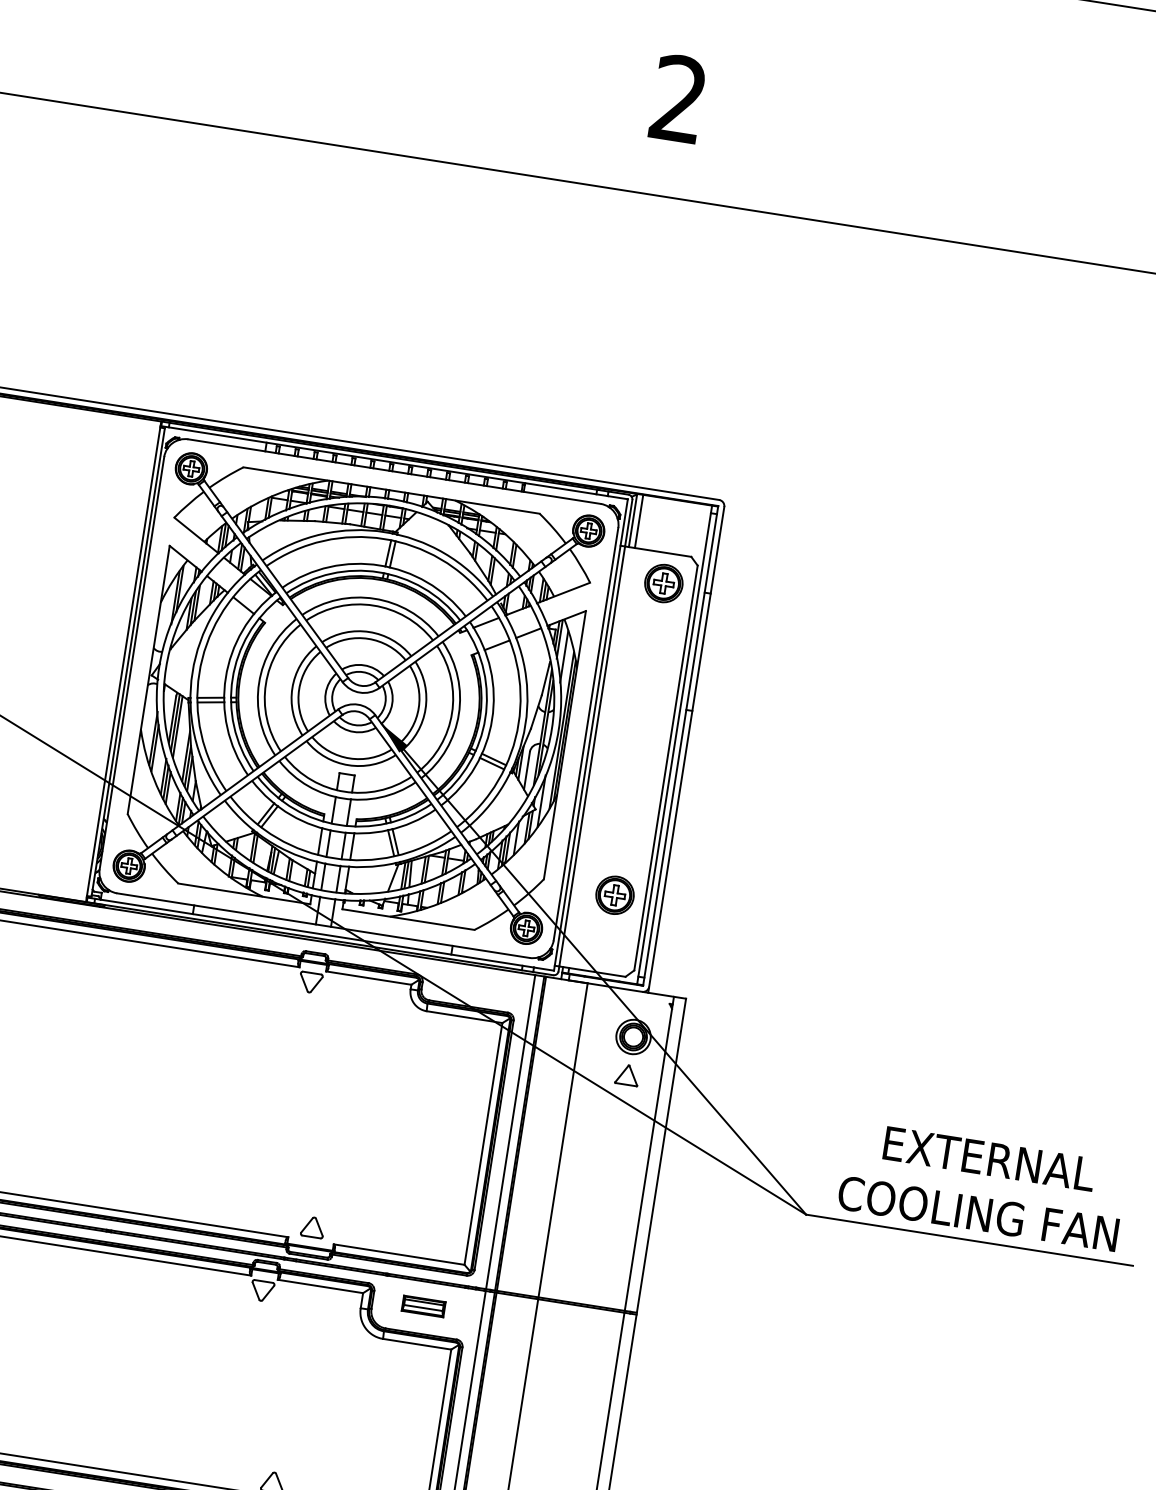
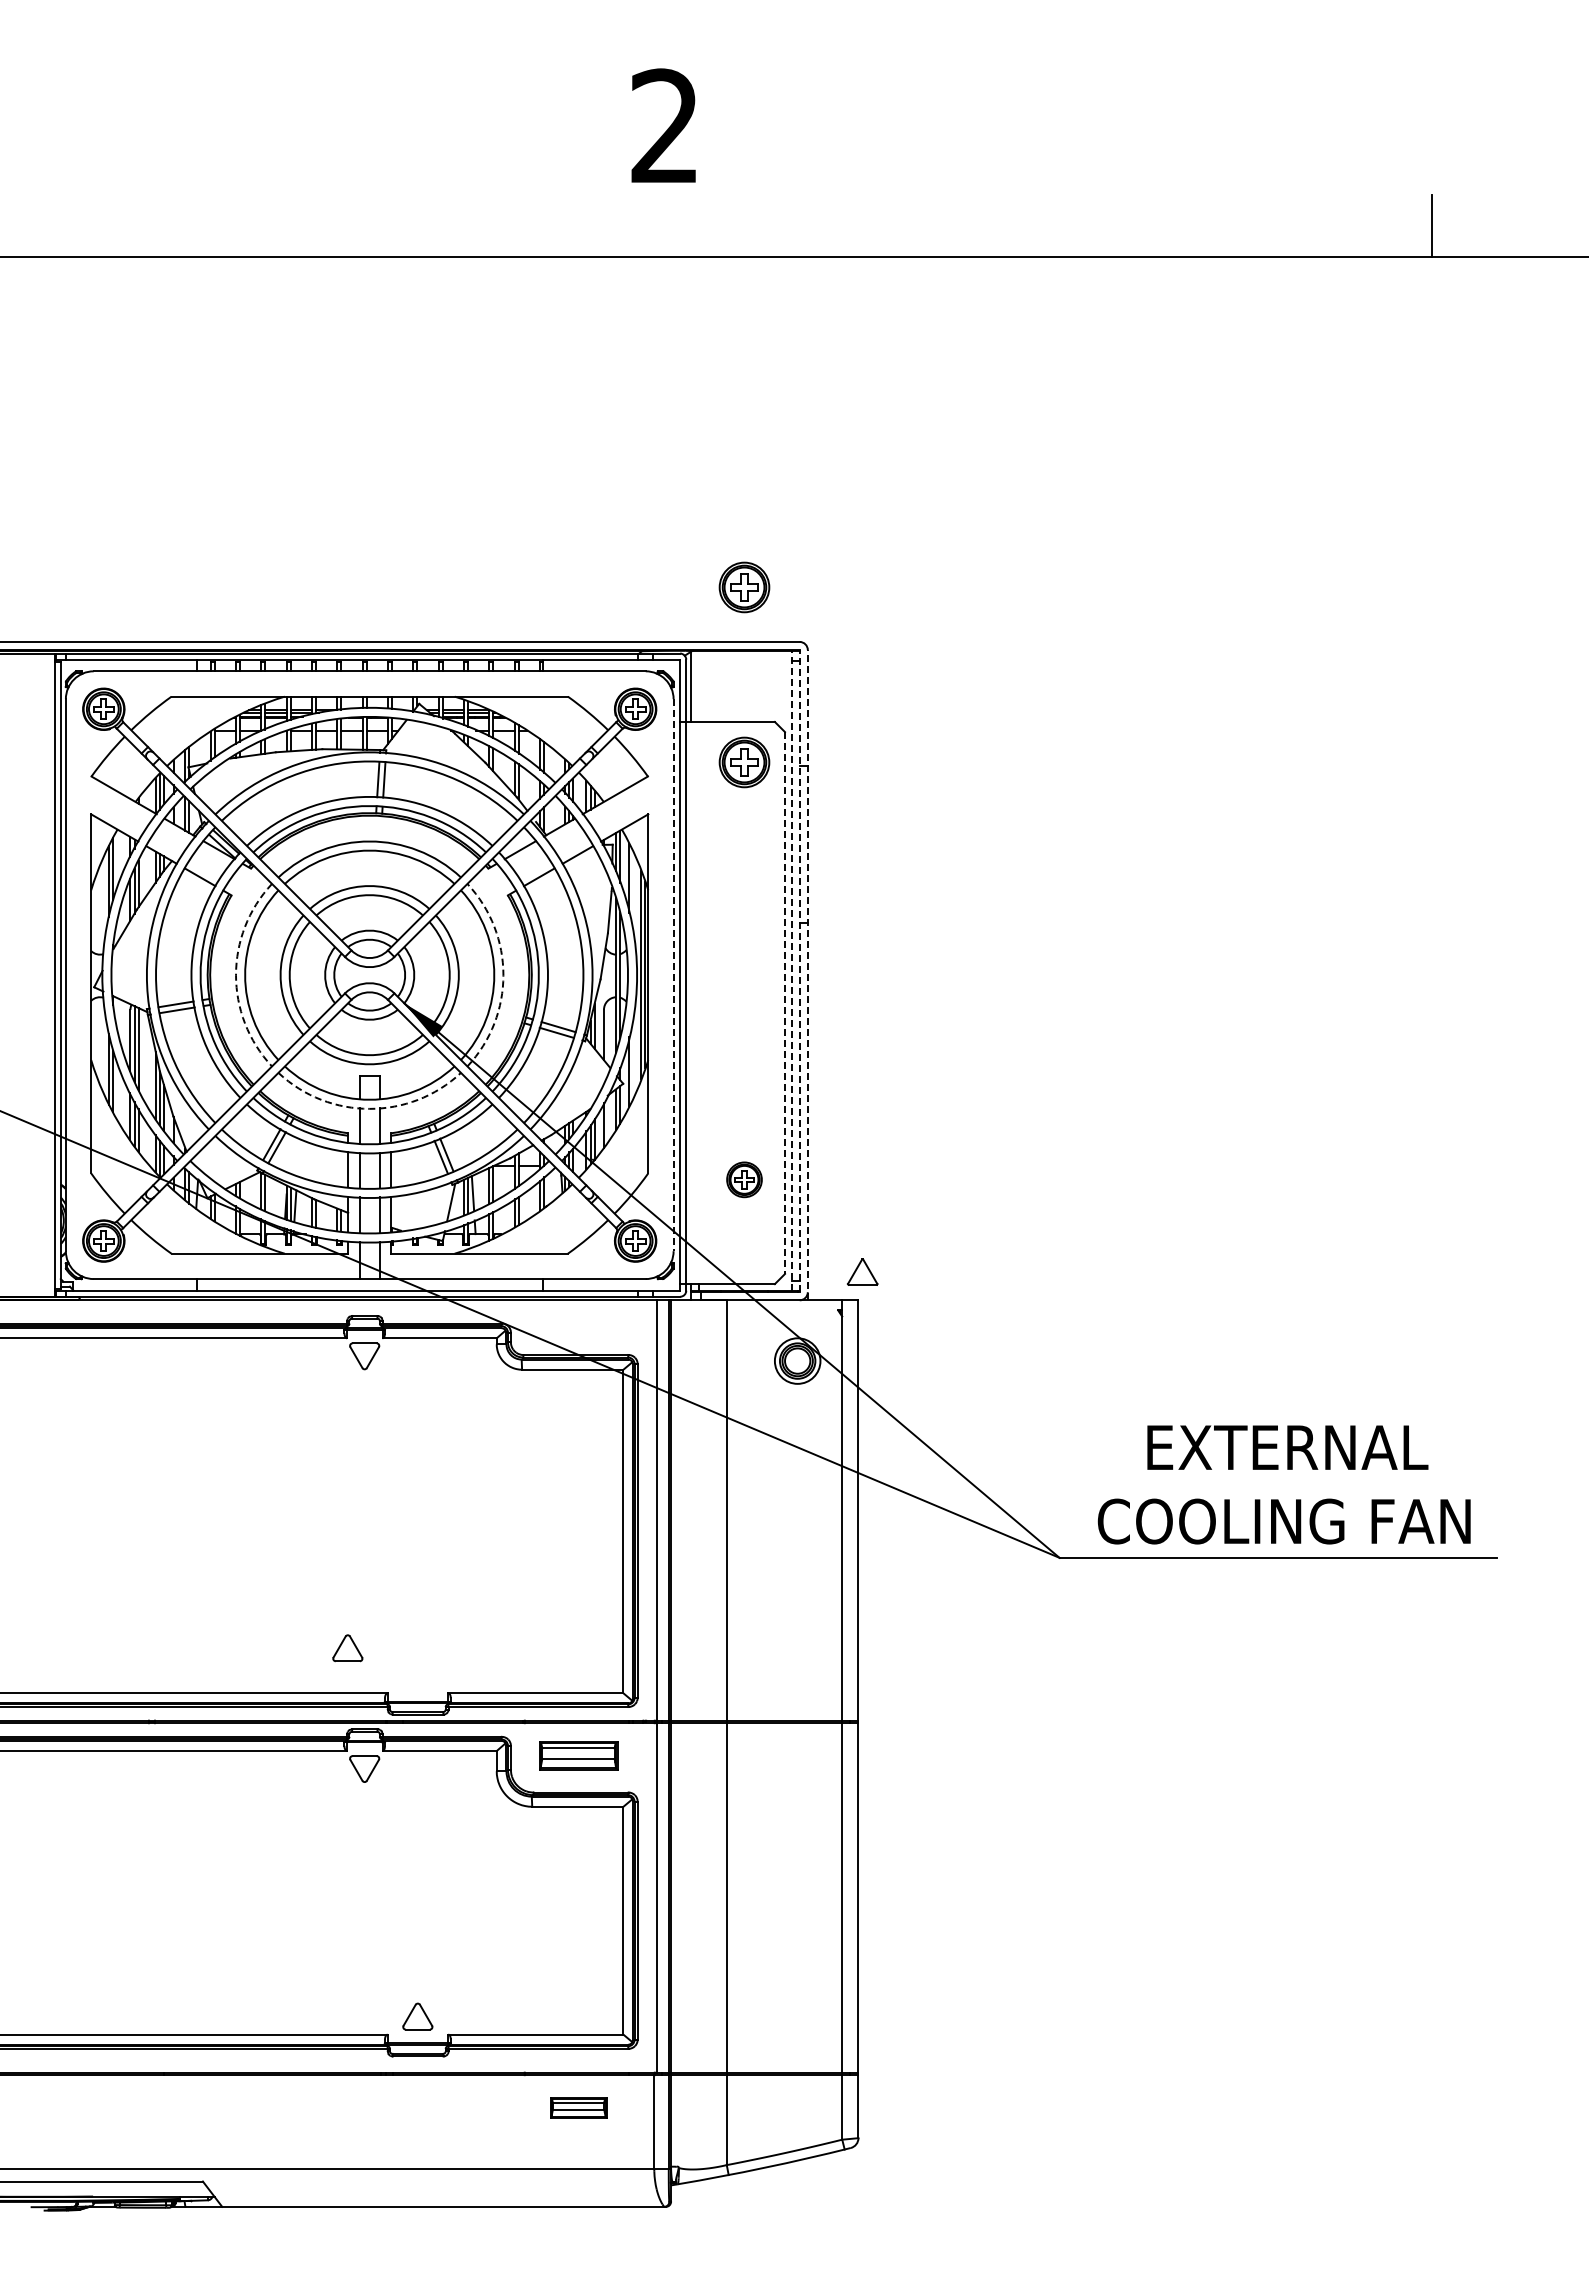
part: (684, 452) -> (744, 587), added
line: (639, 520) -> (699, 685), removed
arc: (259, 683) -> (236, 975), solid -> dashed
arc: (458, 714) -> (503, 975), solid -> dashed
line: (585, 734) -> (673, 975), solid -> dashed
line: (674, 744) -> (791, 970), solid -> dashed
line: (680, 745) -> (799, 970), solid -> dashed
line: (686, 749) -> (807, 974), solid -> dashed
line: (666, 768) -> (785, 1003), solid -> dashed
arc: (343, 798) -> (369, 1108), solid -> dashed
part: (615, 895) -> (744, 1179), size x0.7
part: (627, 1074) -> (862, 1271), moved
part: (312, 1227) -> (347, 1648), moved
part: (423, 1306) -> (578, 1755), size x1.4

